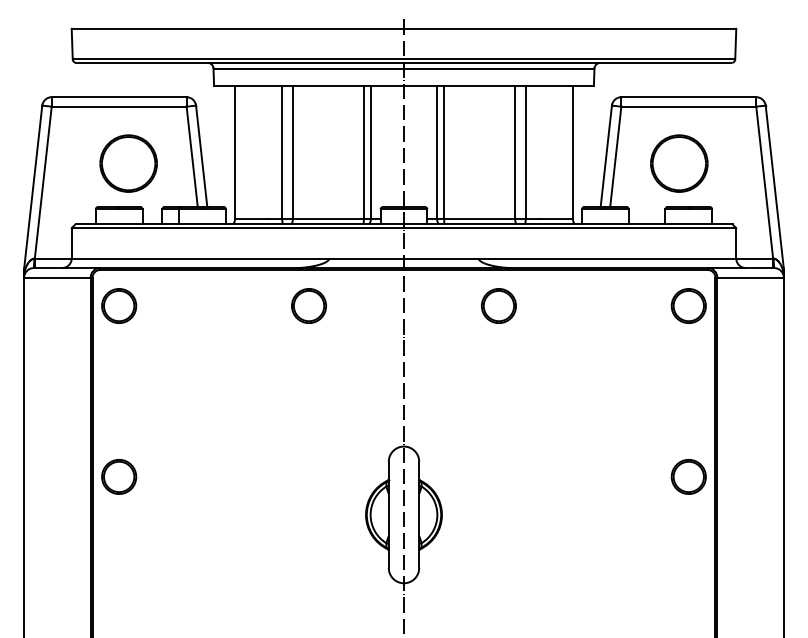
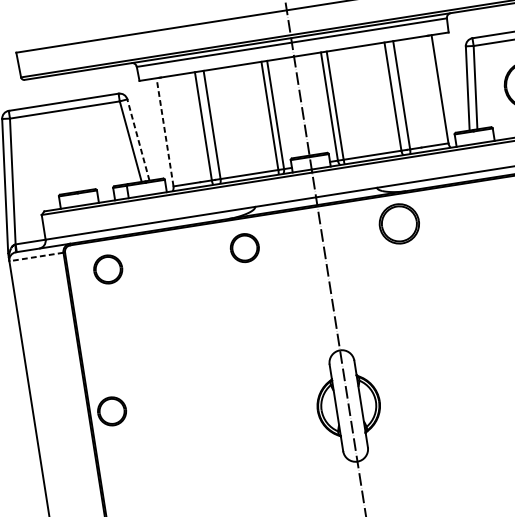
line: (235, 151) -> (165, 131), solid -> dashed
line: (201, 155) -> (138, 139), solid -> dashed
part: (128, 163) -> (79, 155), removed
line: (56, 277) -> (35, 257), solid -> dashed
part: (119, 305) -> (108, 269), moved
part: (498, 305) -> (399, 223), size x1.4

